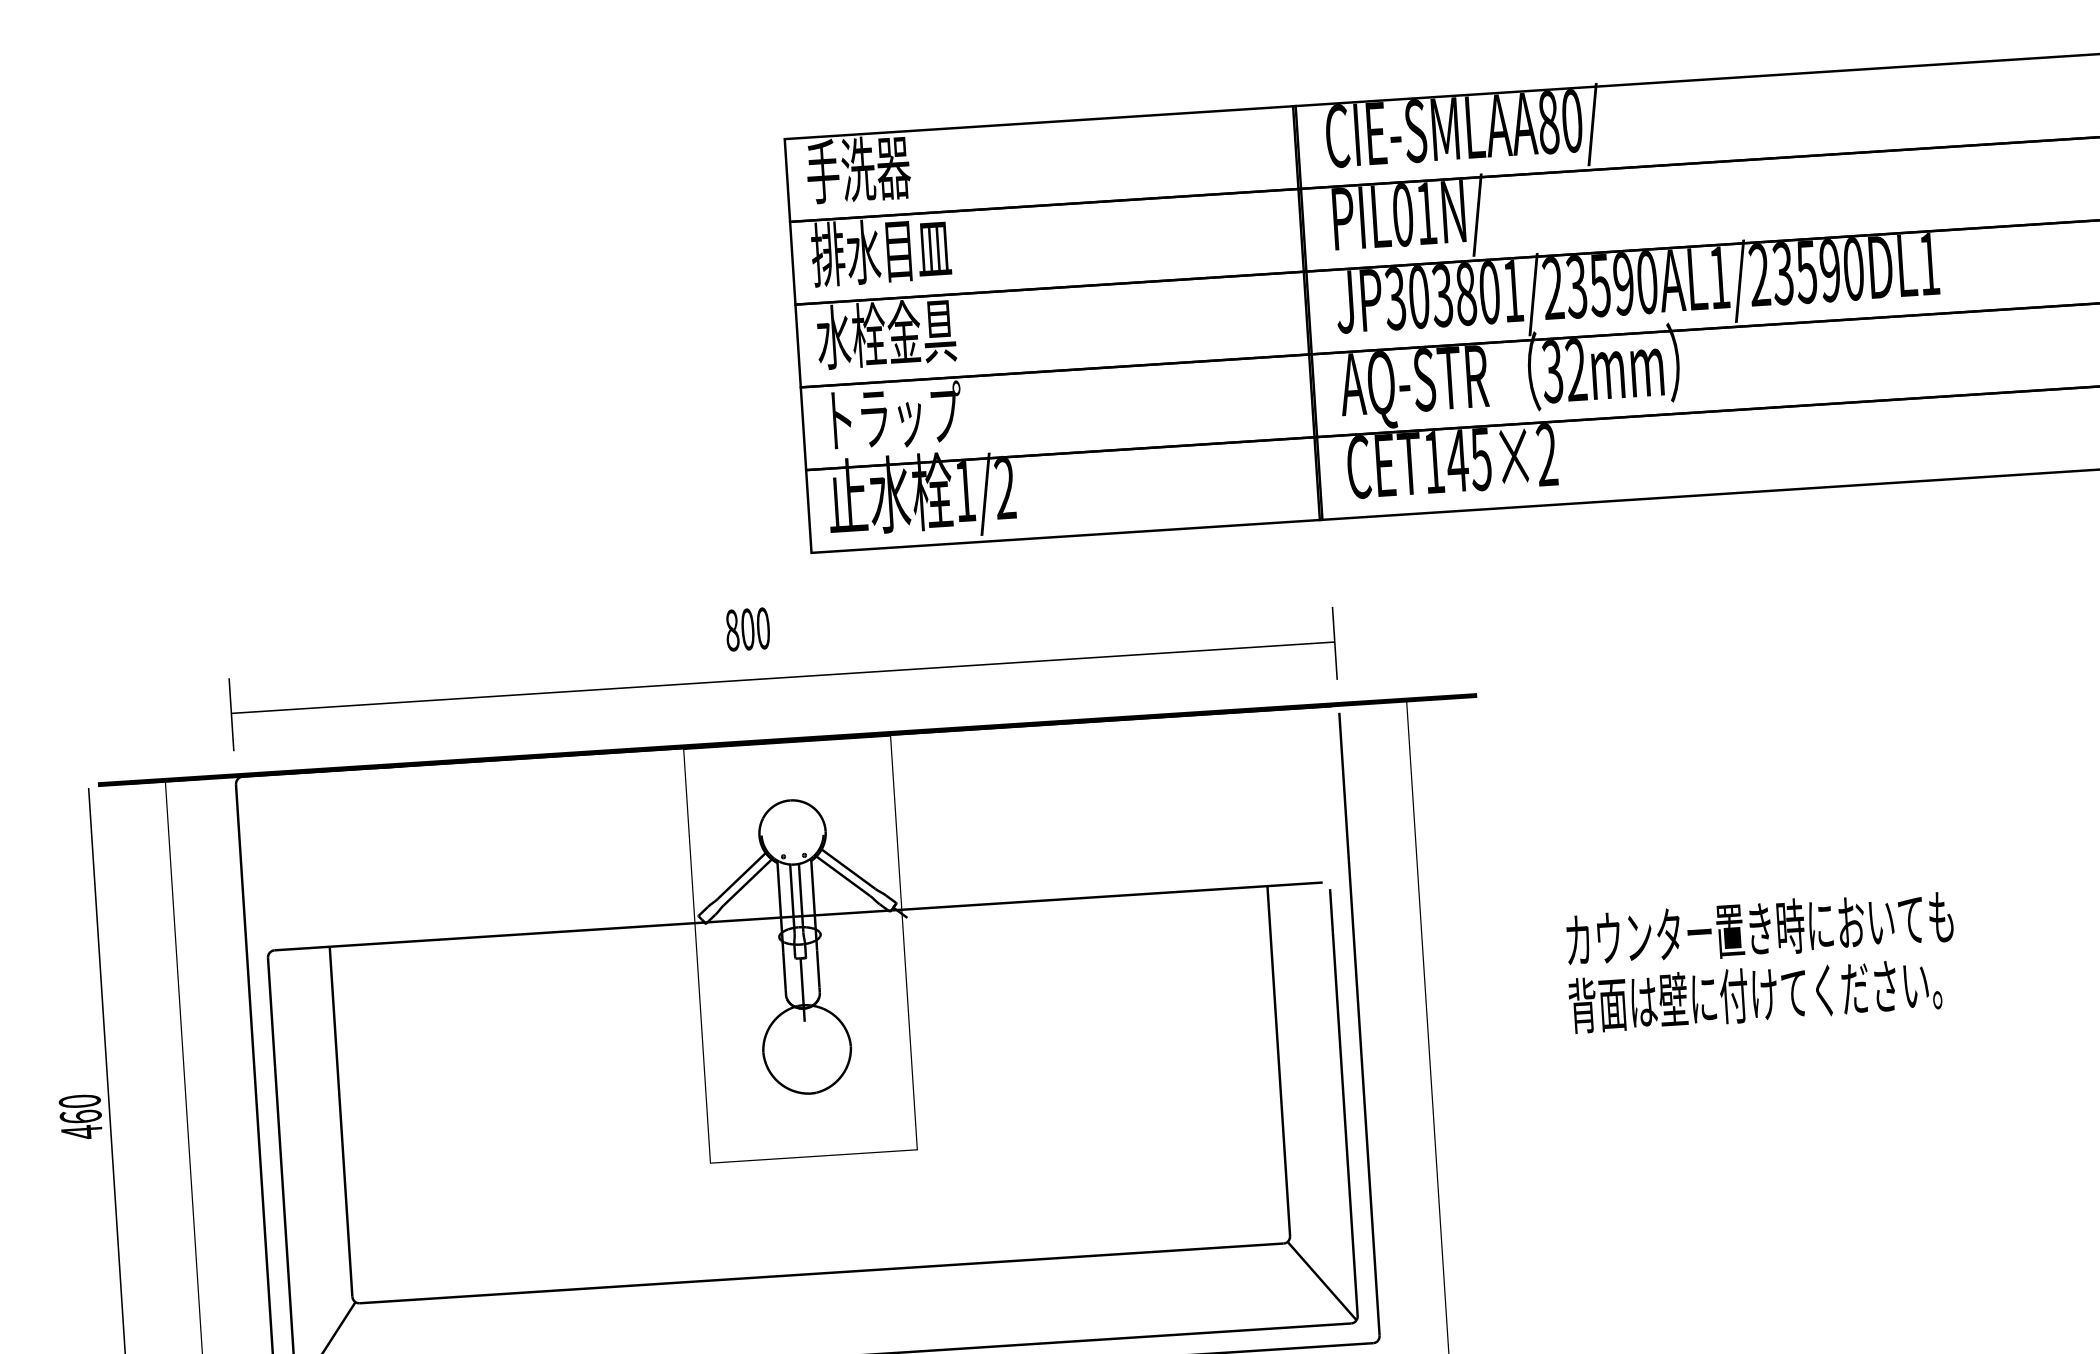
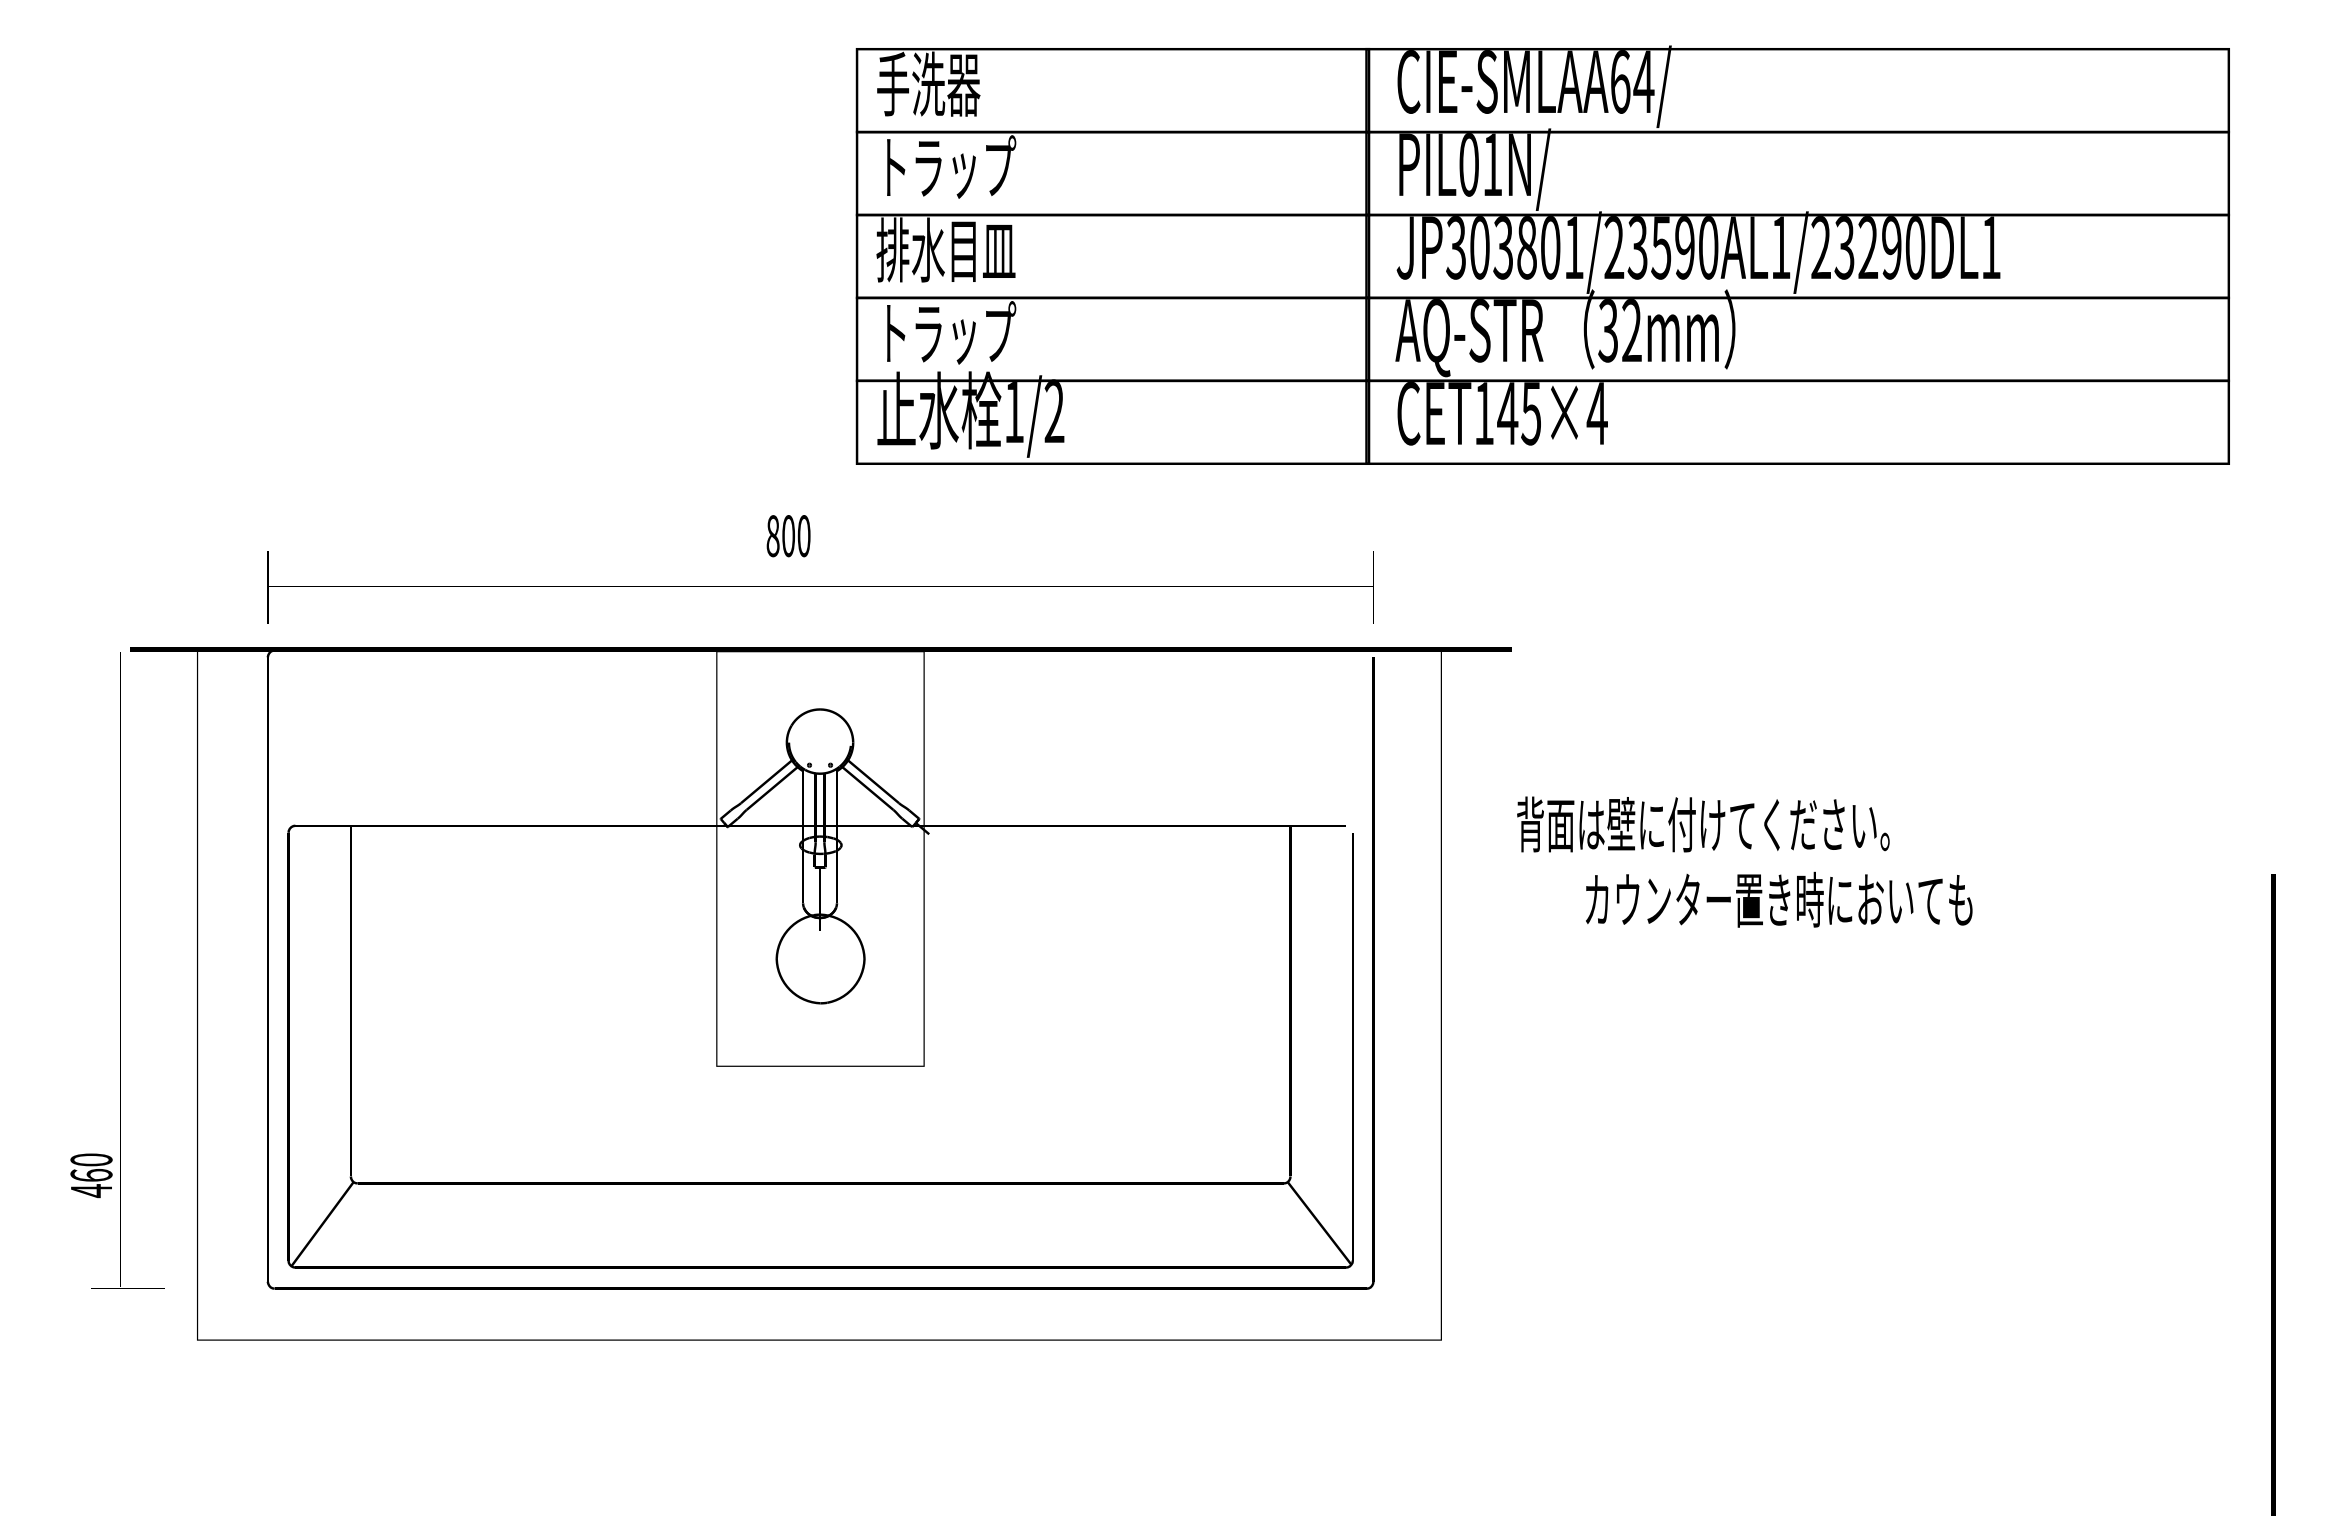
text: (1560, 121) -> (1632, 81), CIE-SMLAA80/ -> CIE-SMLAA64/
text: (881, 250) -> (946, 166), 排水目皿 -> トラップ
text: (1805, 271) -> (1867, 247), JP303801/23590AL1/23590DL1 -> JP303801/23590AL1/23290DL1
text: (885, 333) -> (945, 249), 水栓金具 -> 排水目皿
text: (1546, 454) -> (1596, 413), CET145×2 -> CET145×4
text: (1755, 994) -> (1703, 824), moved
text: (80, 1116) -> (91, 1175), moved

